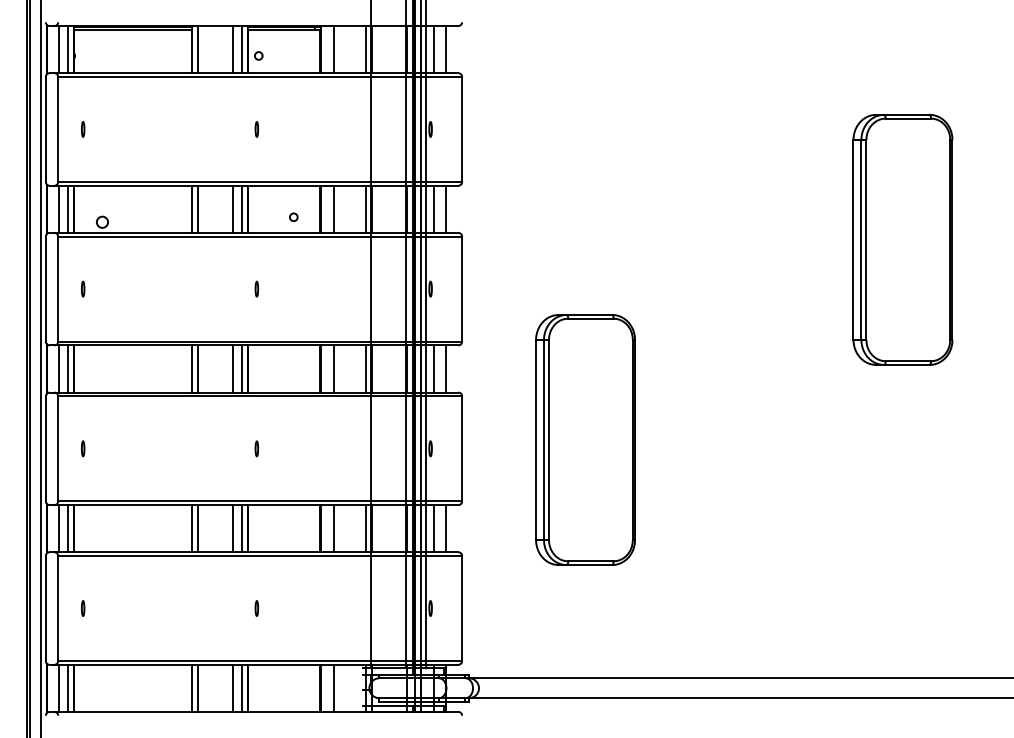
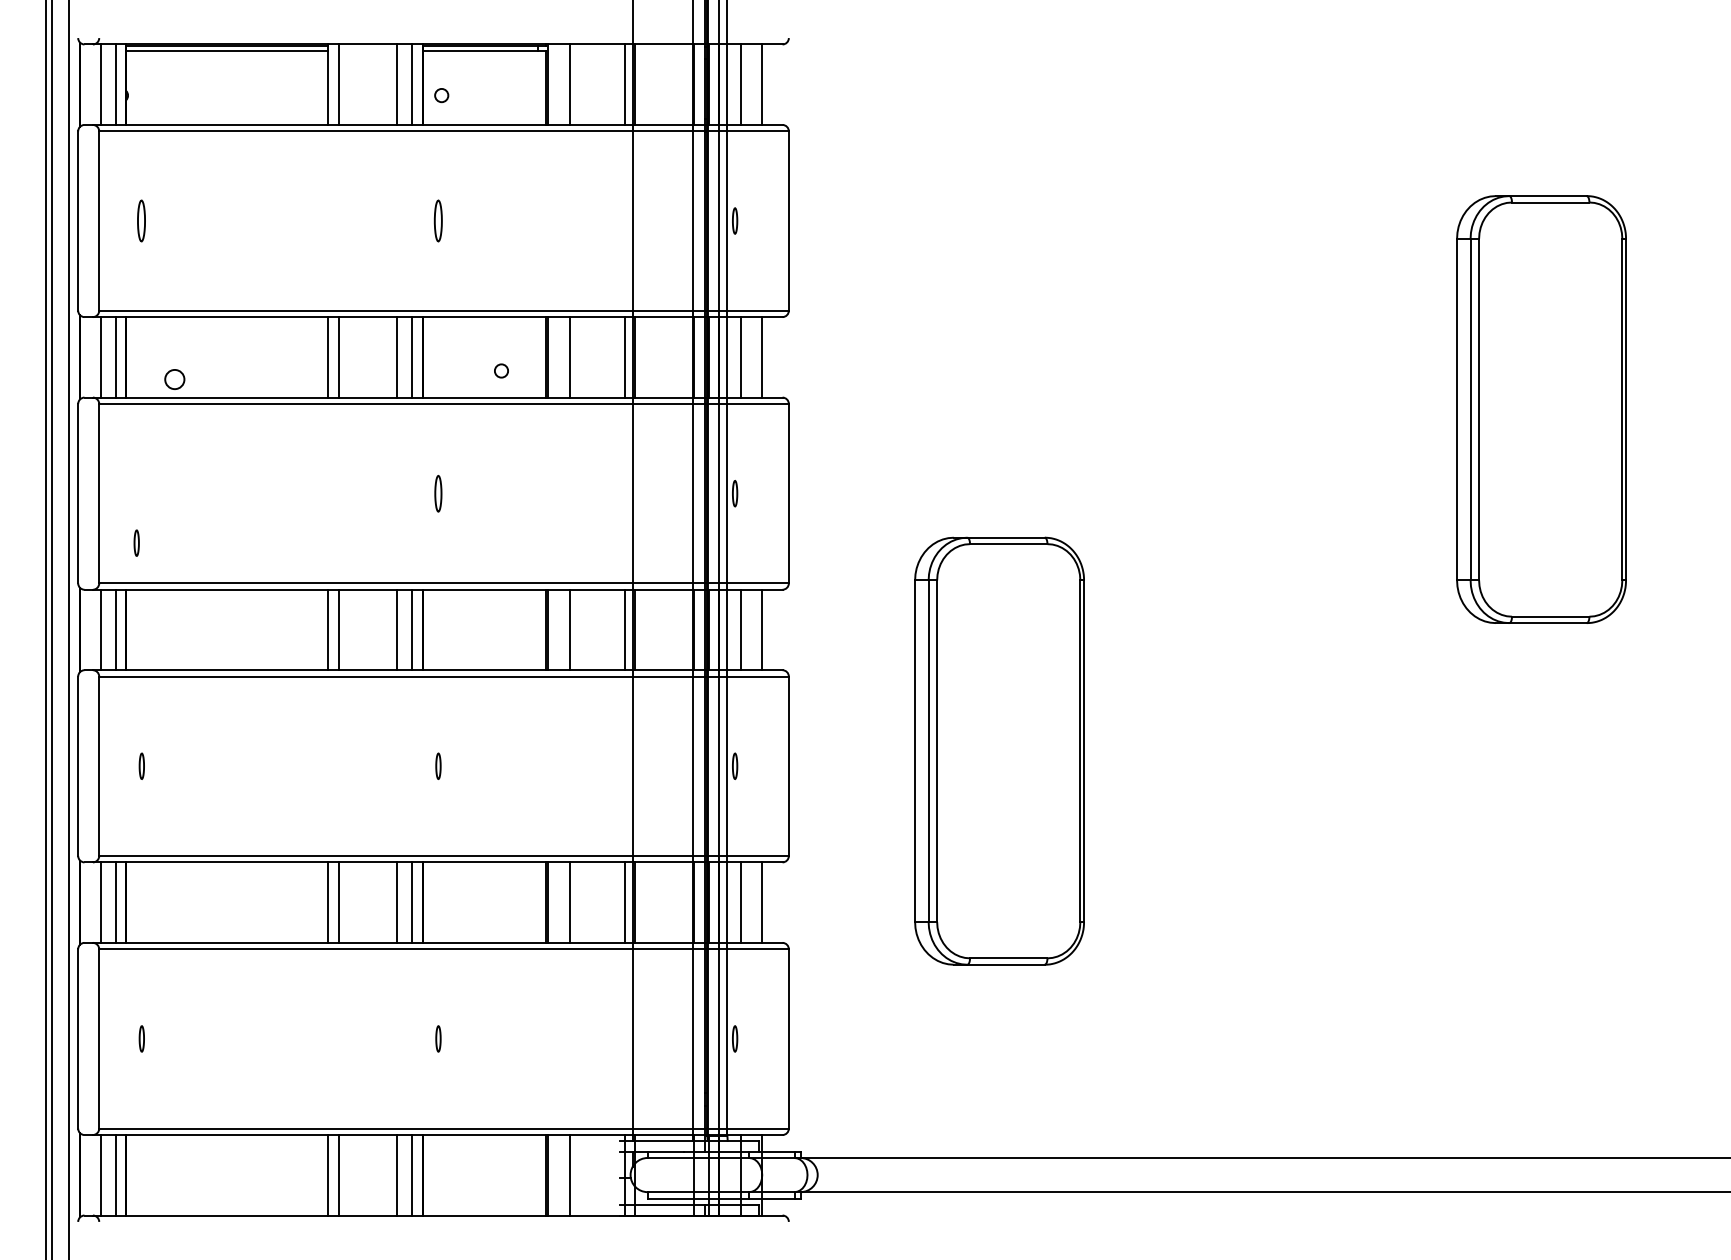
part: (83, 129) -> (142, 221), size x1.6
part: (256, 129) -> (437, 221), size x1.6
part: (83, 288) -> (137, 542), moved
part: (256, 288) -> (437, 492), size x1.4

